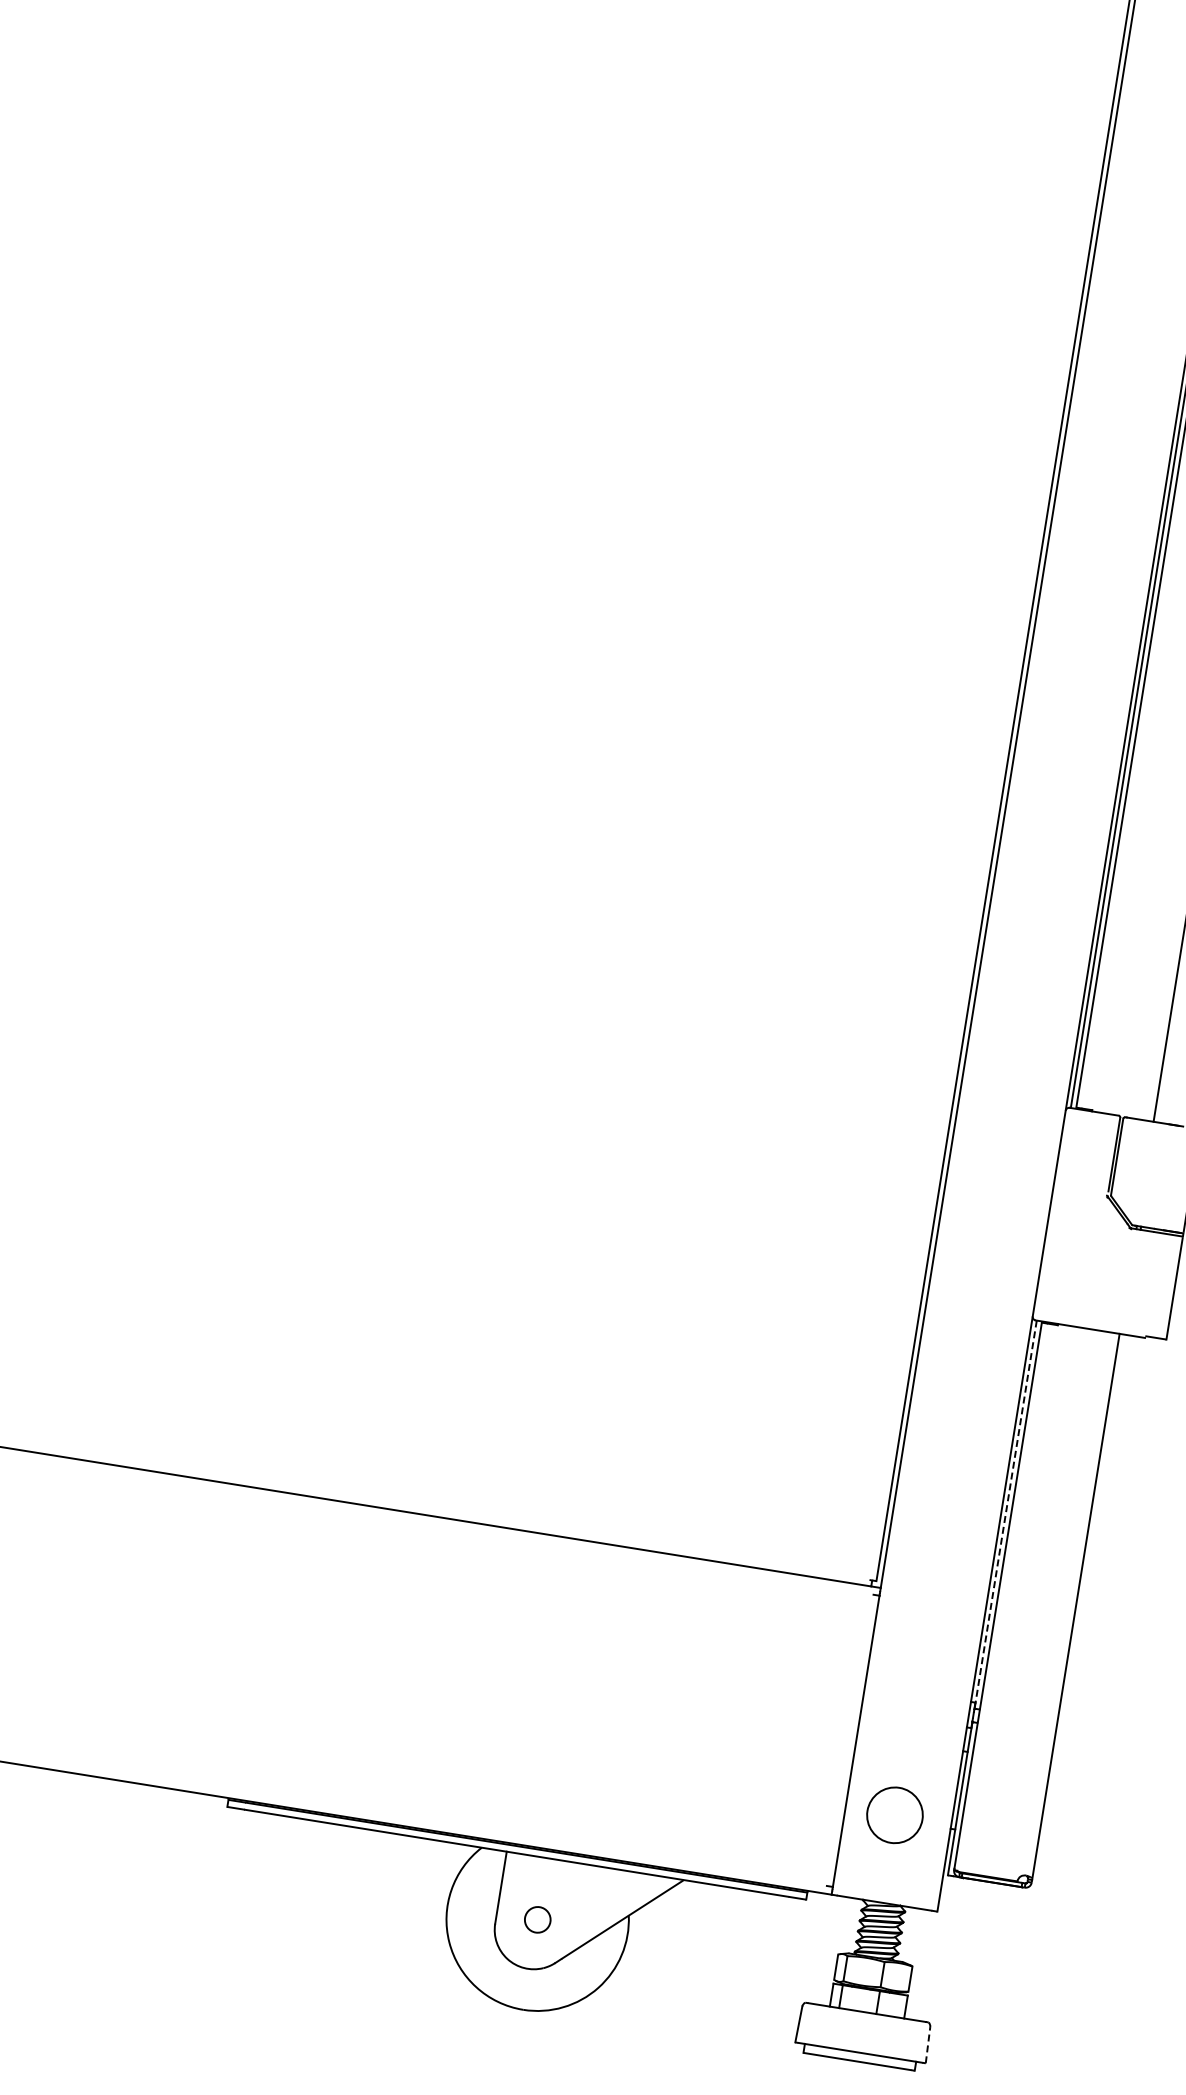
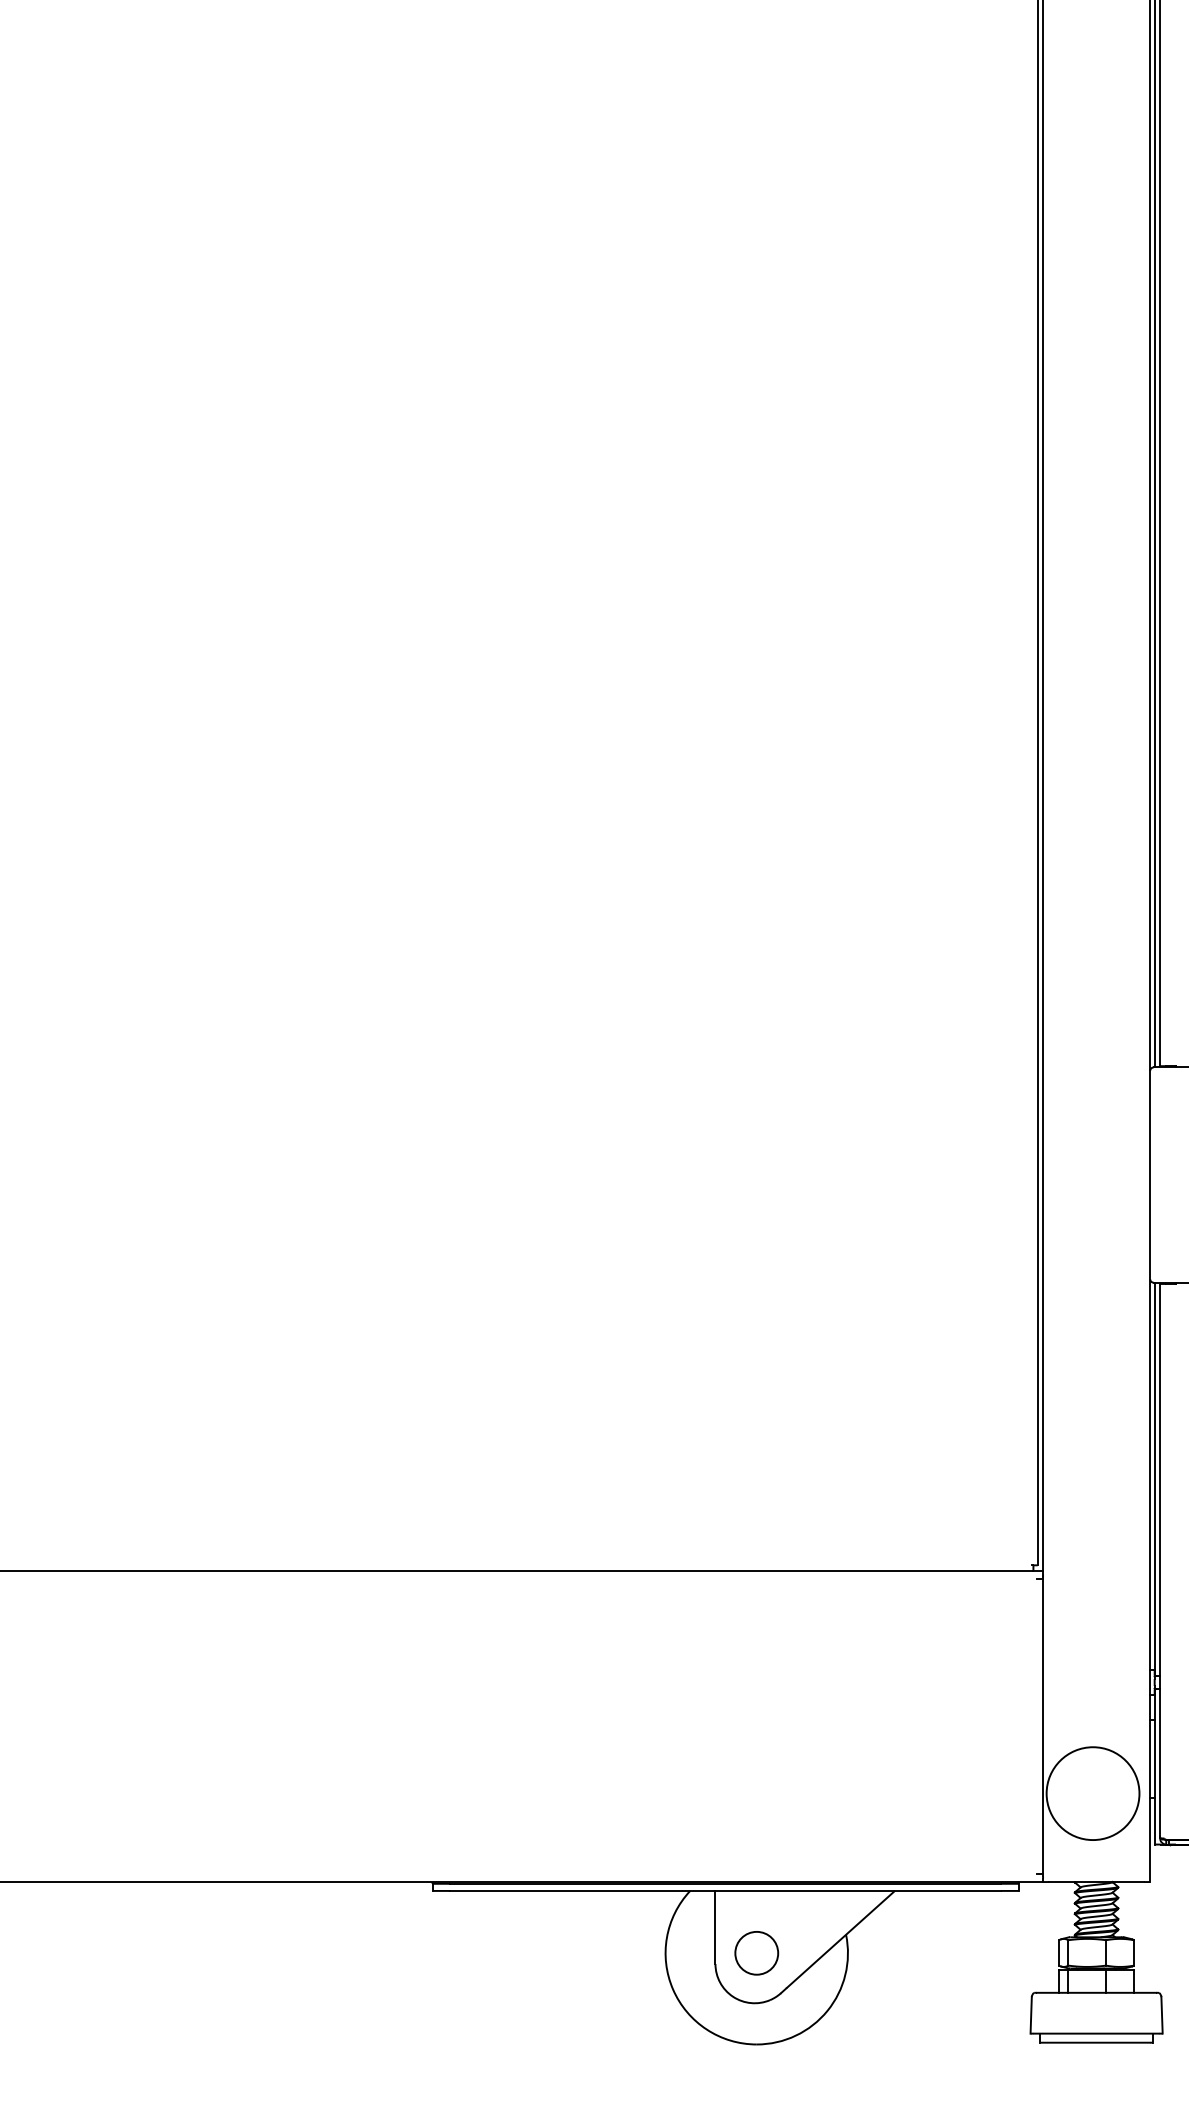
line: (1005, 1514) -> (1154, 1479), dashed -> solid
circle: (894, 1815) -> (1092, 1793), size x1.67
circle: (537, 1919) -> (756, 1953), size x1.67
line: (928, 2044) -> (1162, 2014), dashed -> solid

